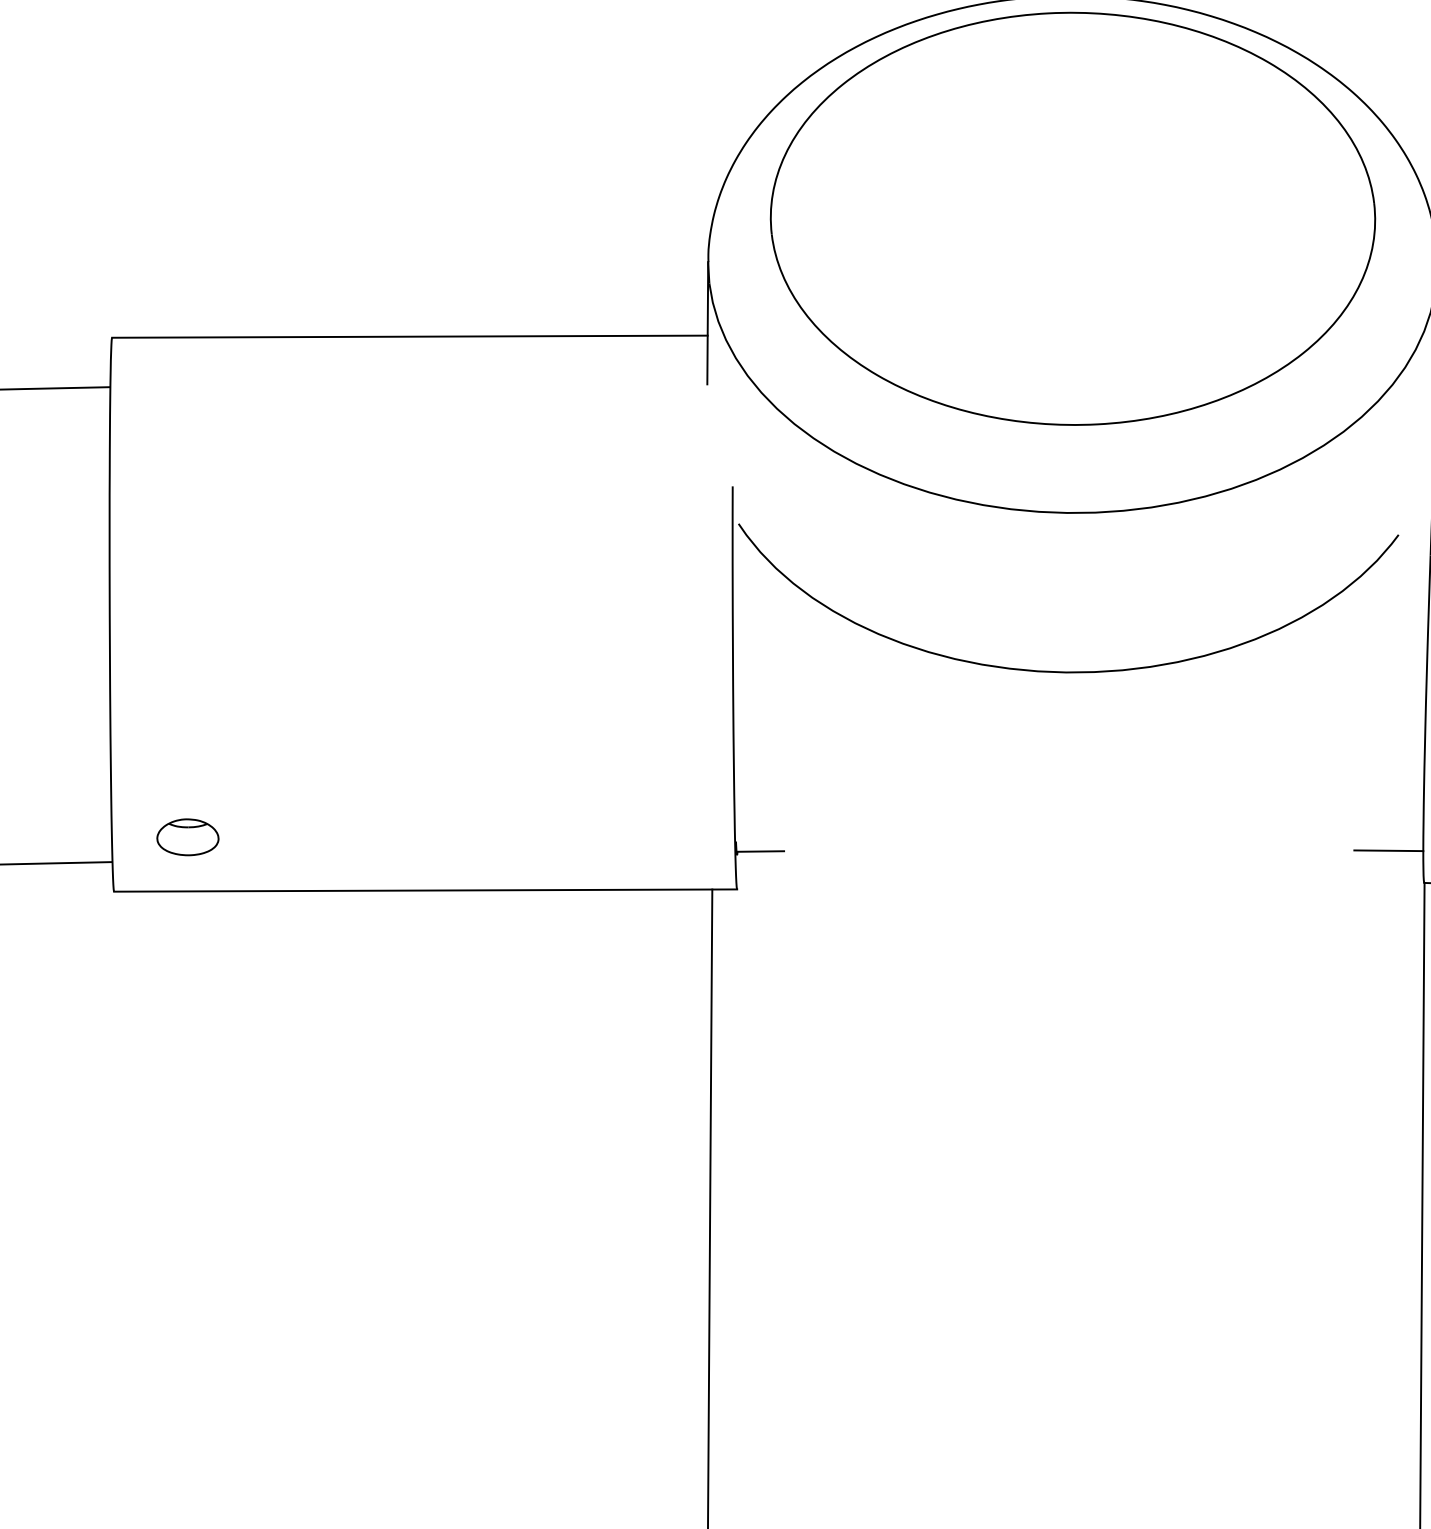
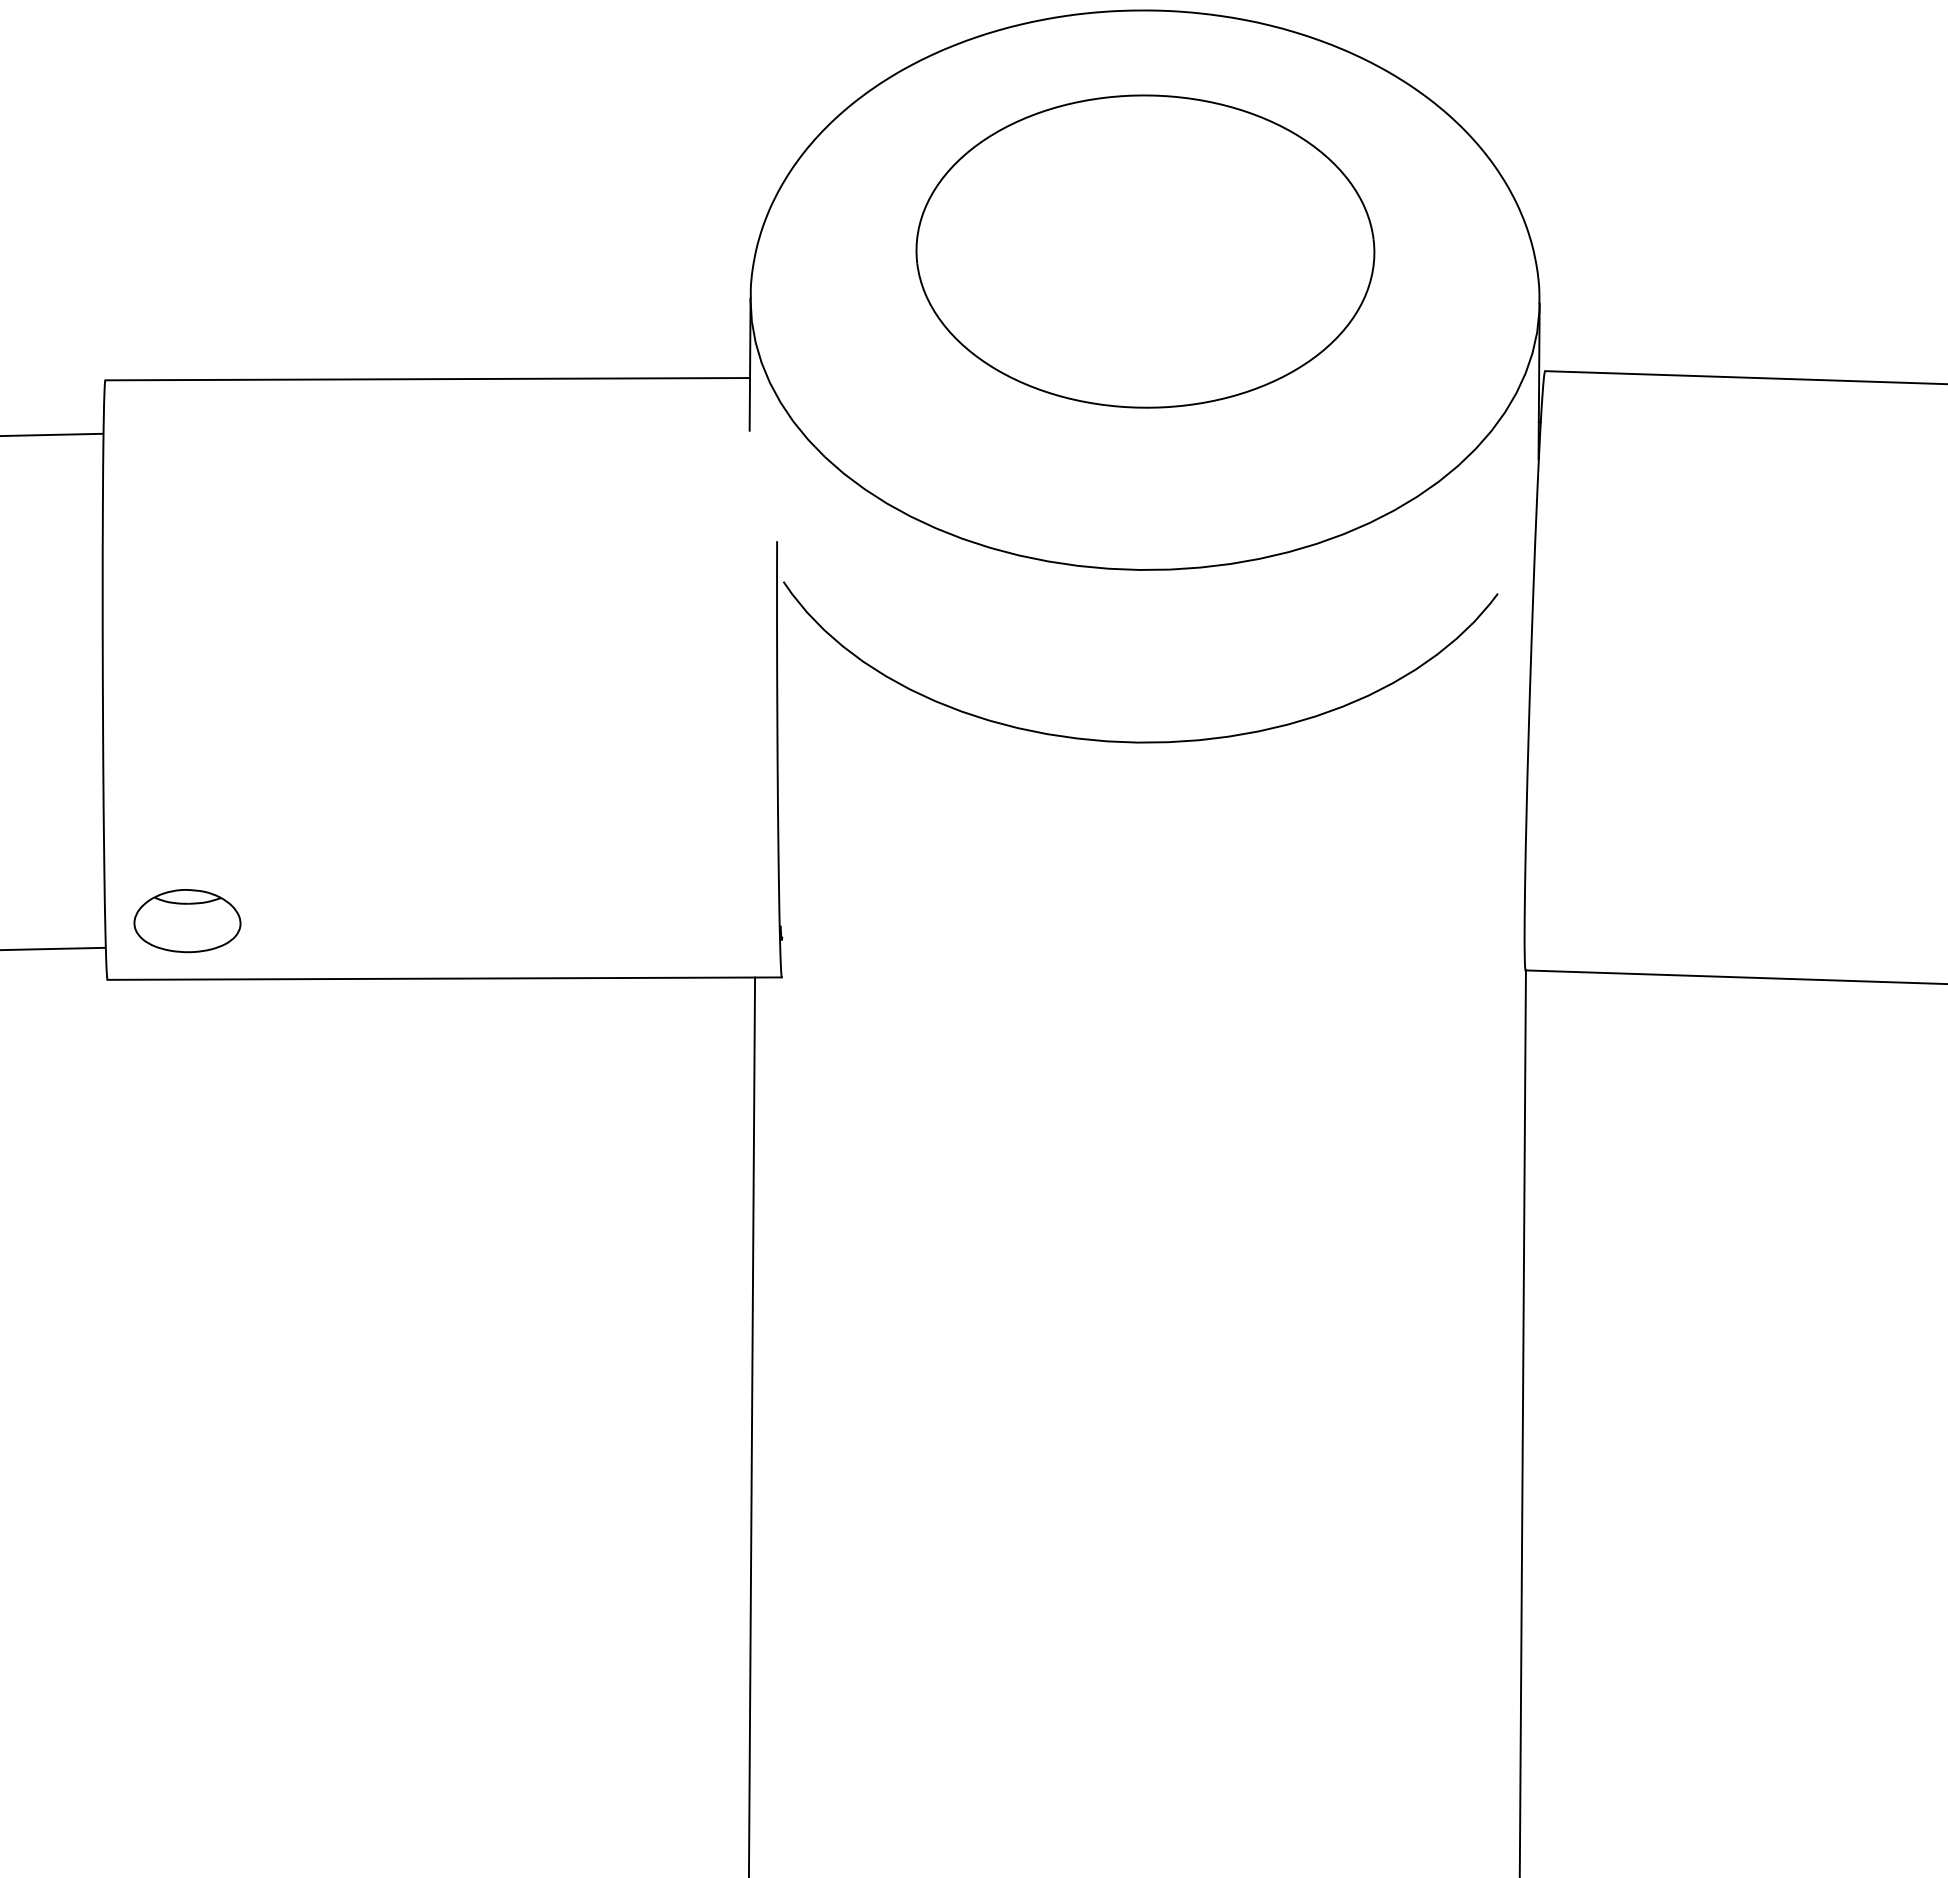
part: (1073, 218) -> (1145, 251), size x0.7
part: (187, 836) -> (187, 920), size x1.6
line: (1388, 850) -> (1486, 935), removed
line: (760, 851) -> (807, 936), removed

